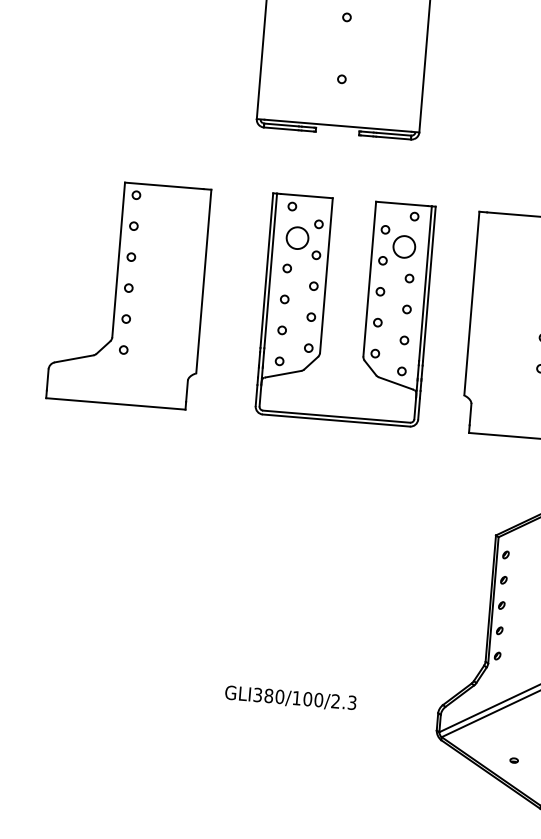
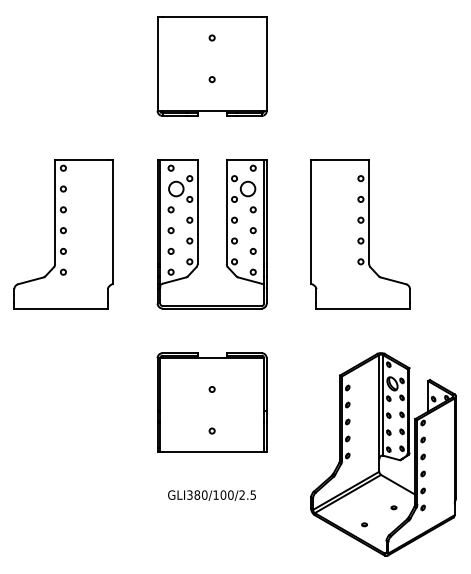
part: (128, 293) -> (63, 234), moved
part: (325, 308) -> (198, 234), moved
part: (301, 559) -> (211, 402), added
text: (351, 701) -> (252, 494), GLI380/100/2.3 -> GLI380/100/2.5

